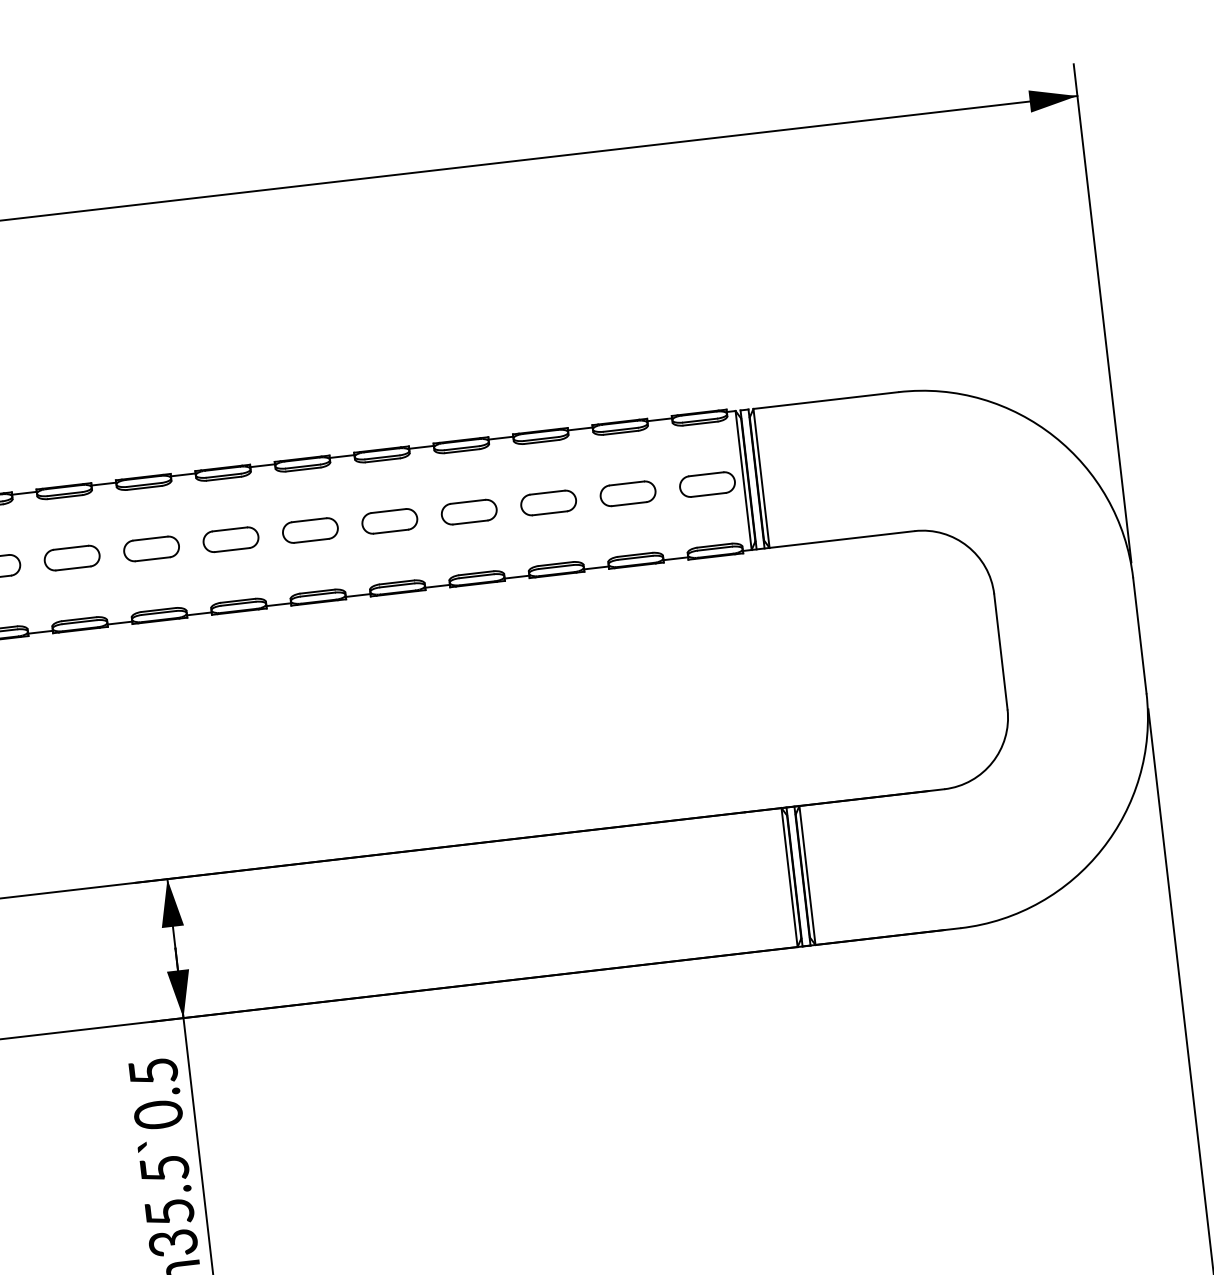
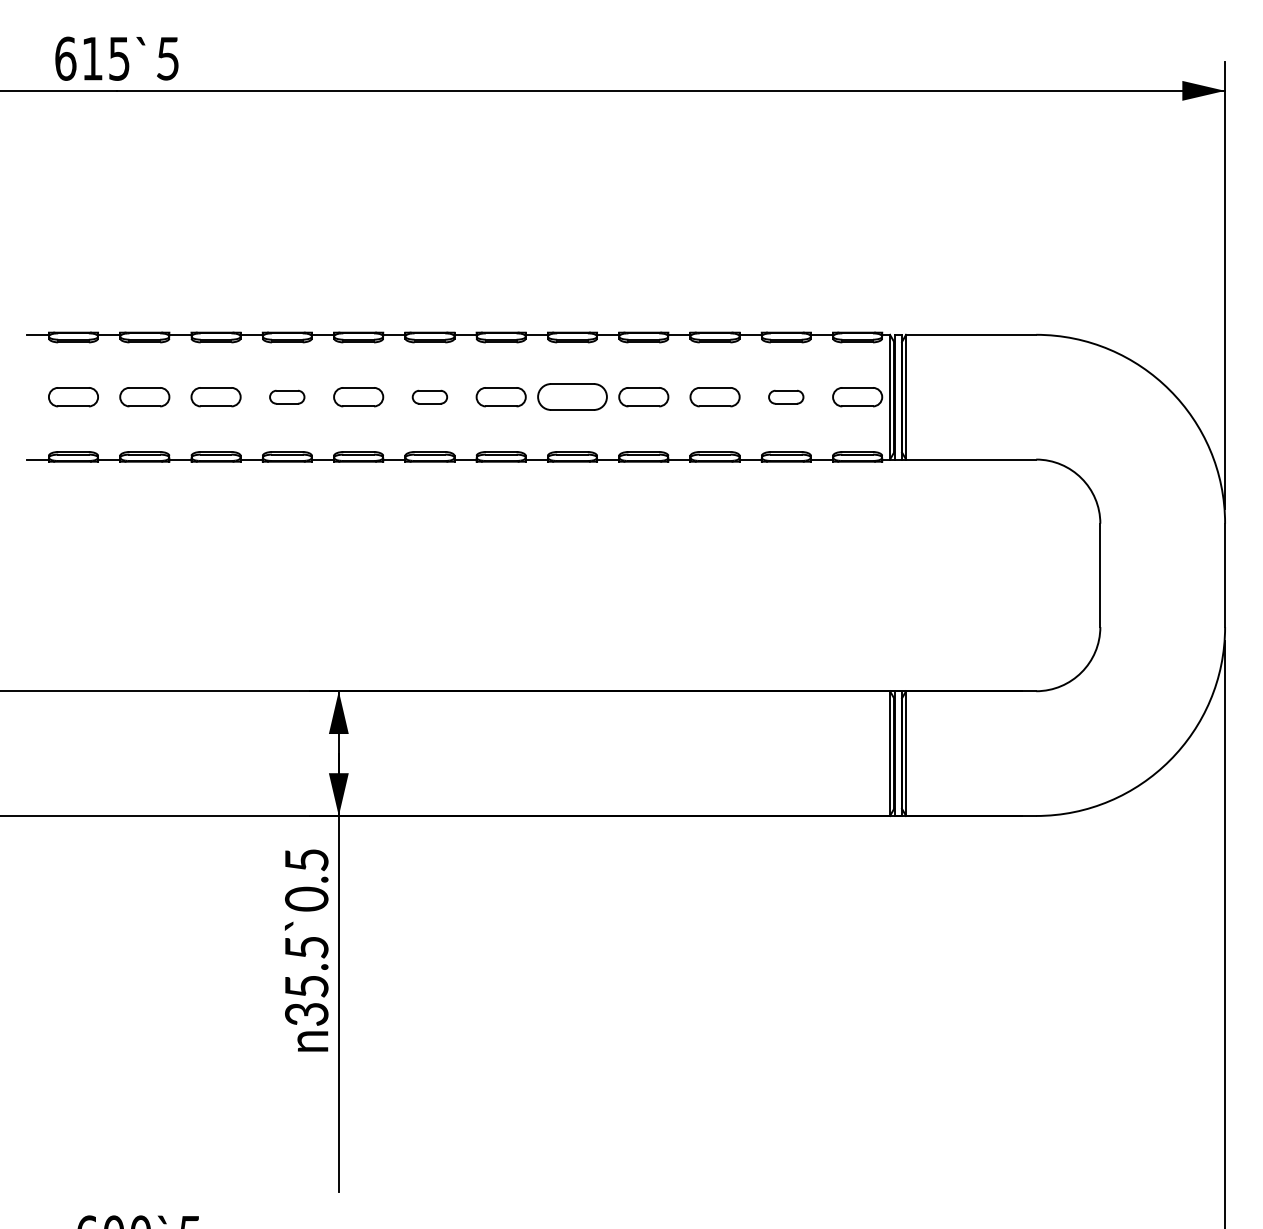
part: (627, 494) -> (785, 397), size x0.7
part: (389, 521) -> (572, 397), size x1.4
part: (230, 540) -> (429, 397), size x0.7
part: (71, 558) -> (286, 397), size x0.7

